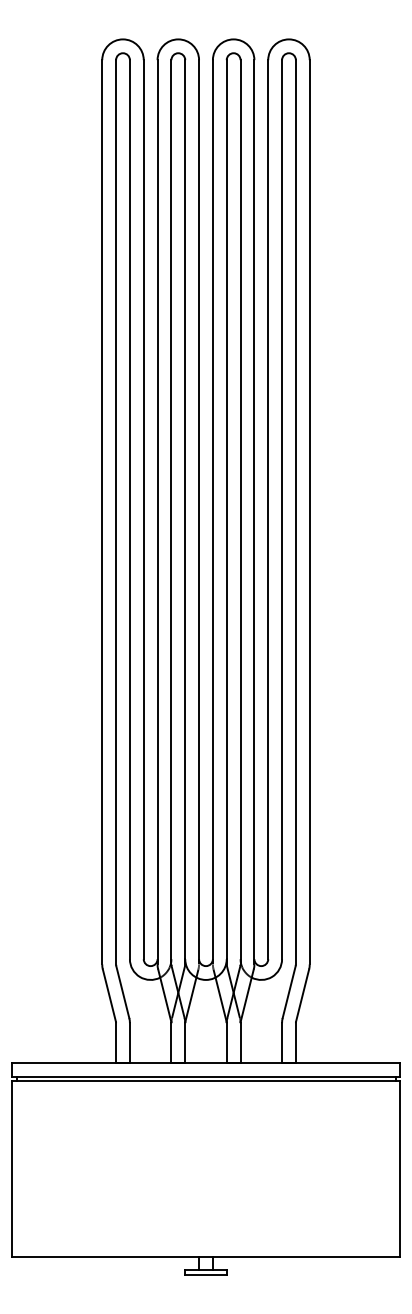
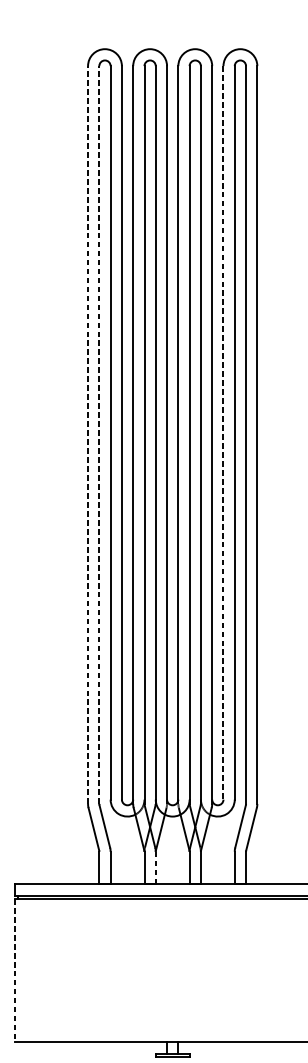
line: (268, 509) -> (223, 432), solid -> dashed
line: (102, 511) -> (88, 434), solid -> dashed
line: (116, 511) -> (99, 434), solid -> dashed
line: (185, 1043) -> (155, 868), solid -> dashed
line: (12, 1168) -> (14, 970), solid -> dashed

